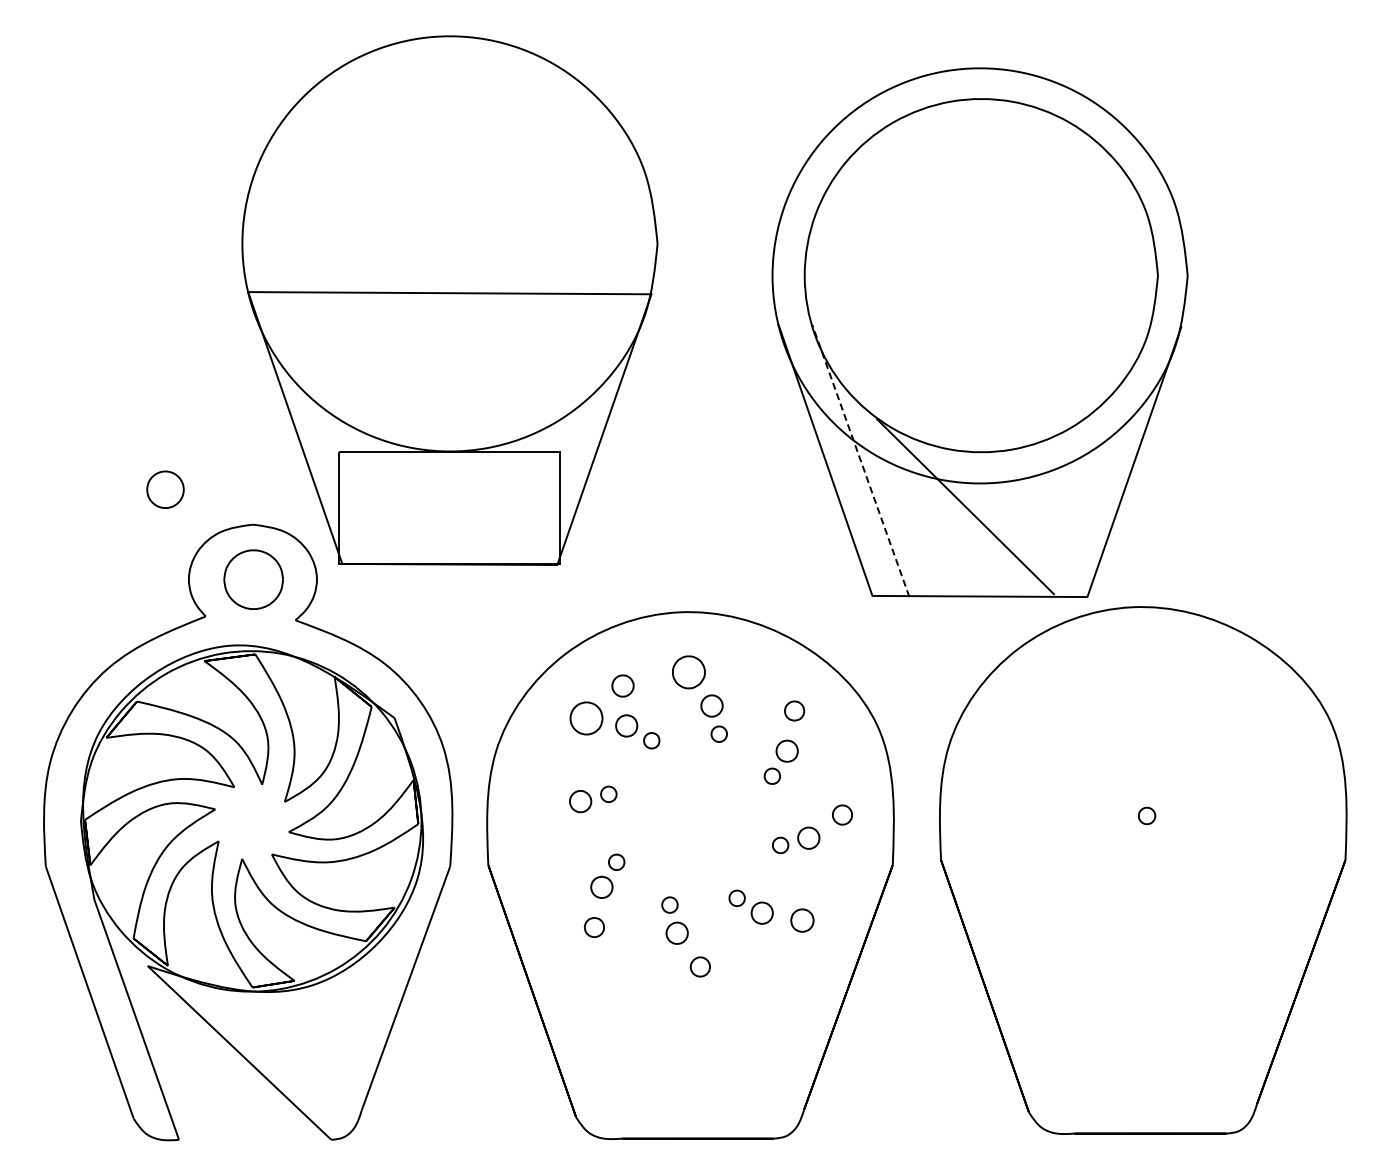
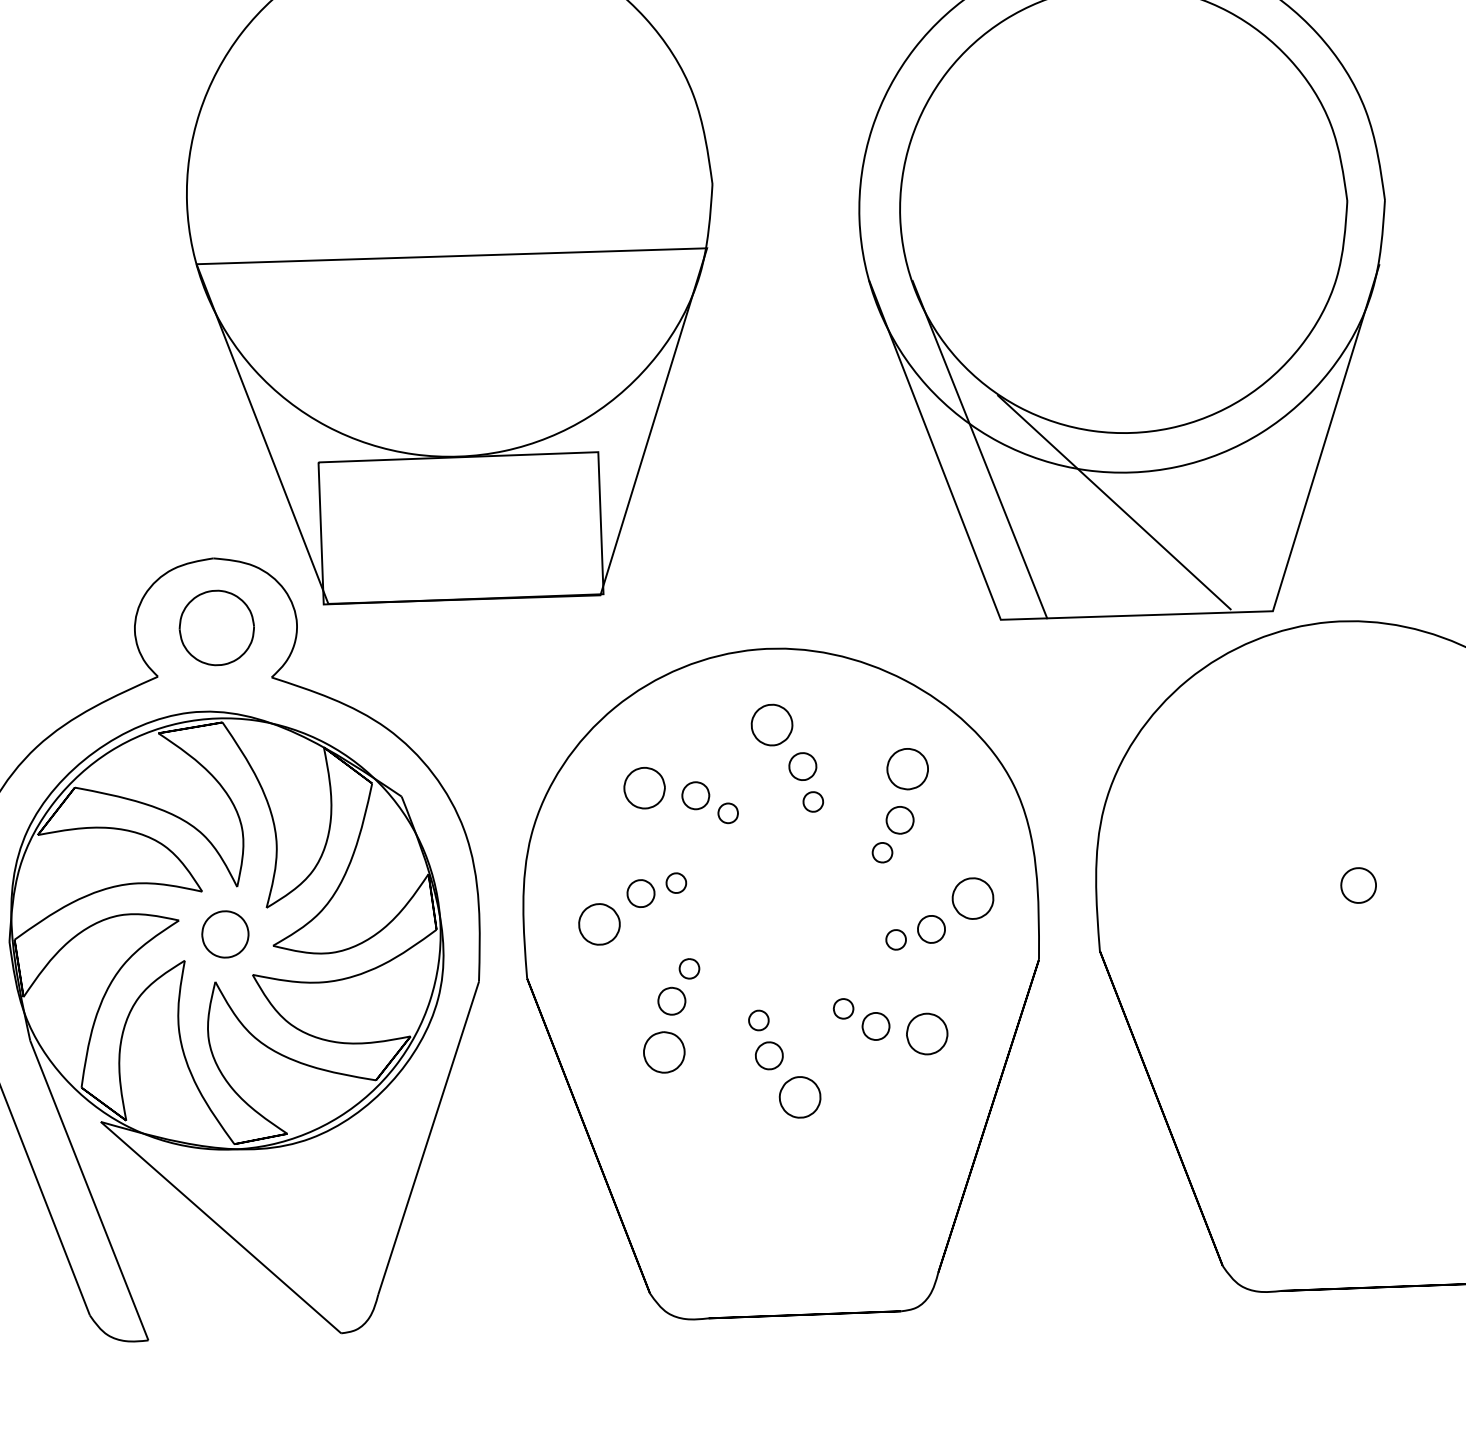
line: (860, 460) -> (979, 448), dashed -> solid
part: (165, 489) -> (225, 934), moved
part: (622, 685) -> (688, 744), removed
part: (794, 710) -> (907, 768), size x1.67
part: (842, 814) -> (973, 897), size x1.67
part: (1146, 815) -> (1357, 884), size x1.67
part: (546, 824) -> (598, 924), added
part: (802, 920) -> (927, 1033), size x1.43
part: (594, 927) -> (664, 1052), size x1.67
part: (700, 966) -> (800, 1096), size x1.67

